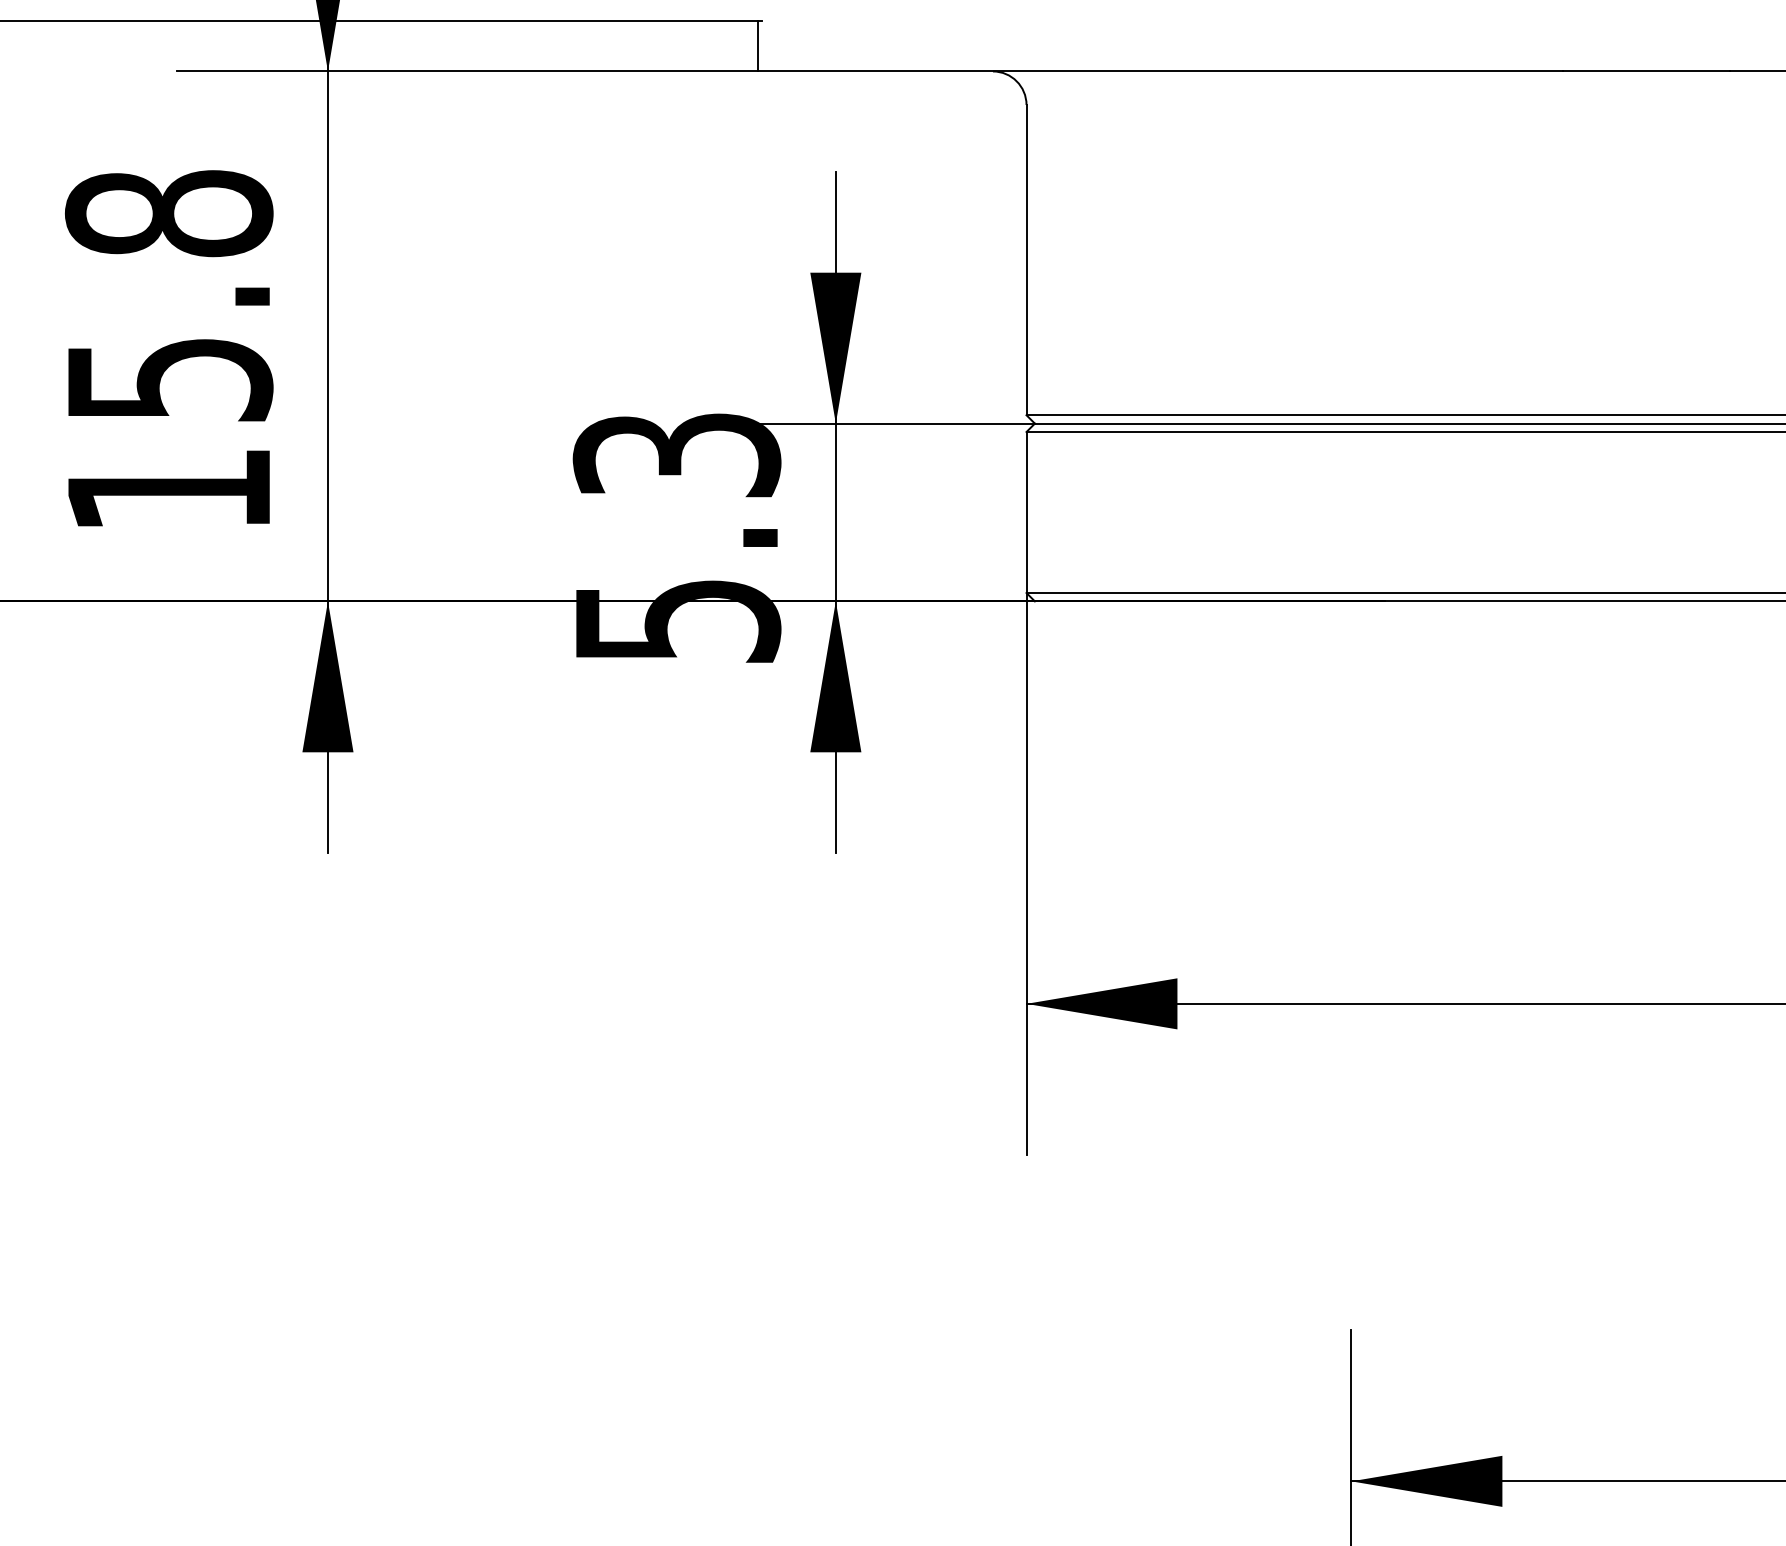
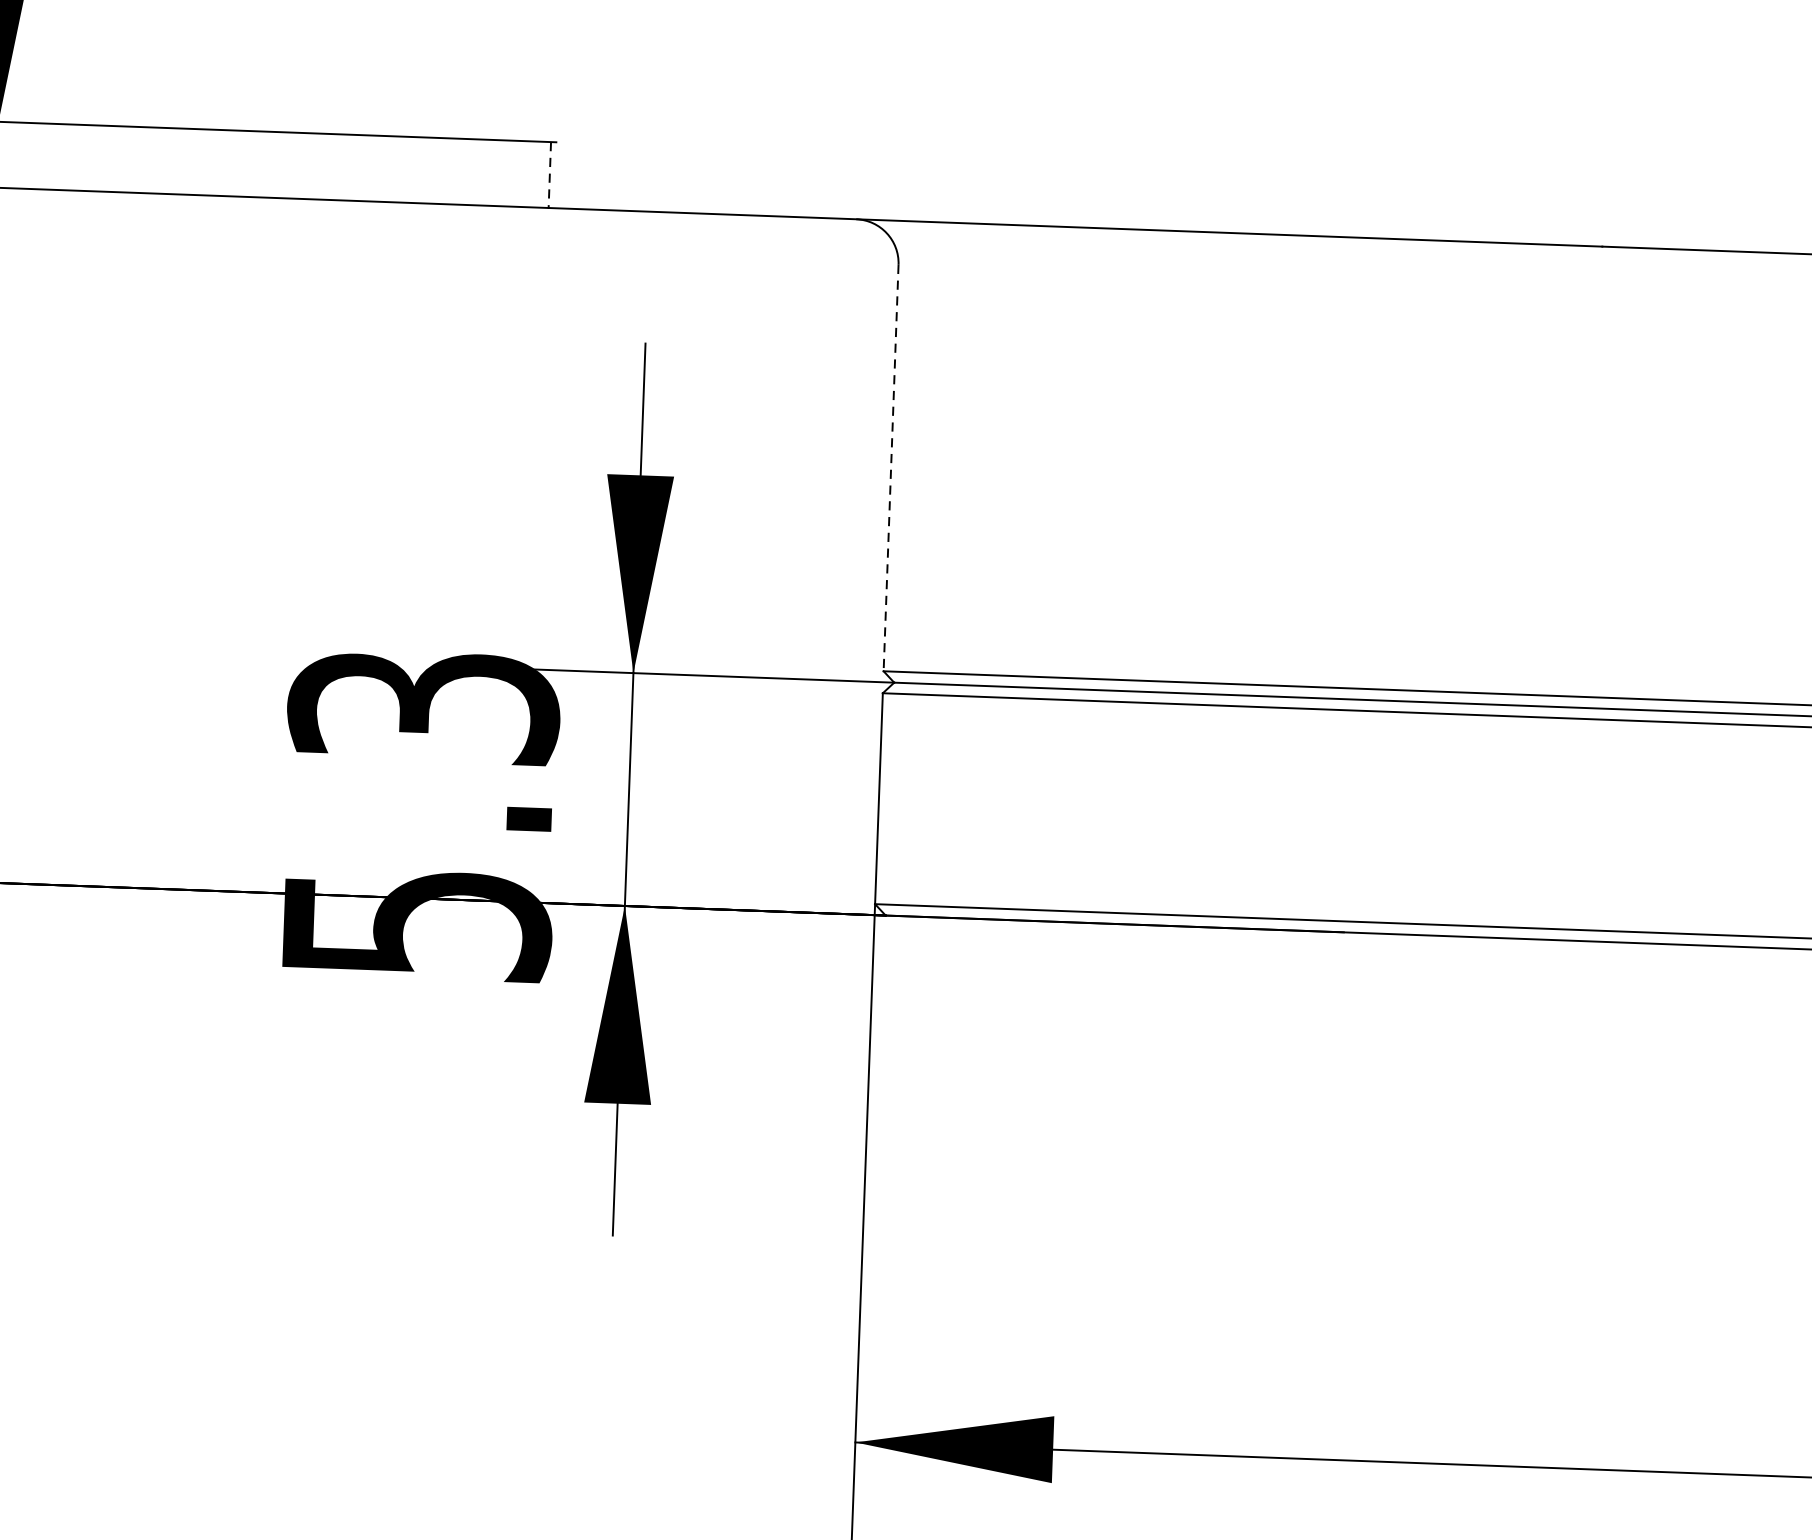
line: (758, 46) -> (550, 175), solid -> dashed
line: (1026, 260) -> (891, 468), solid -> dashed

